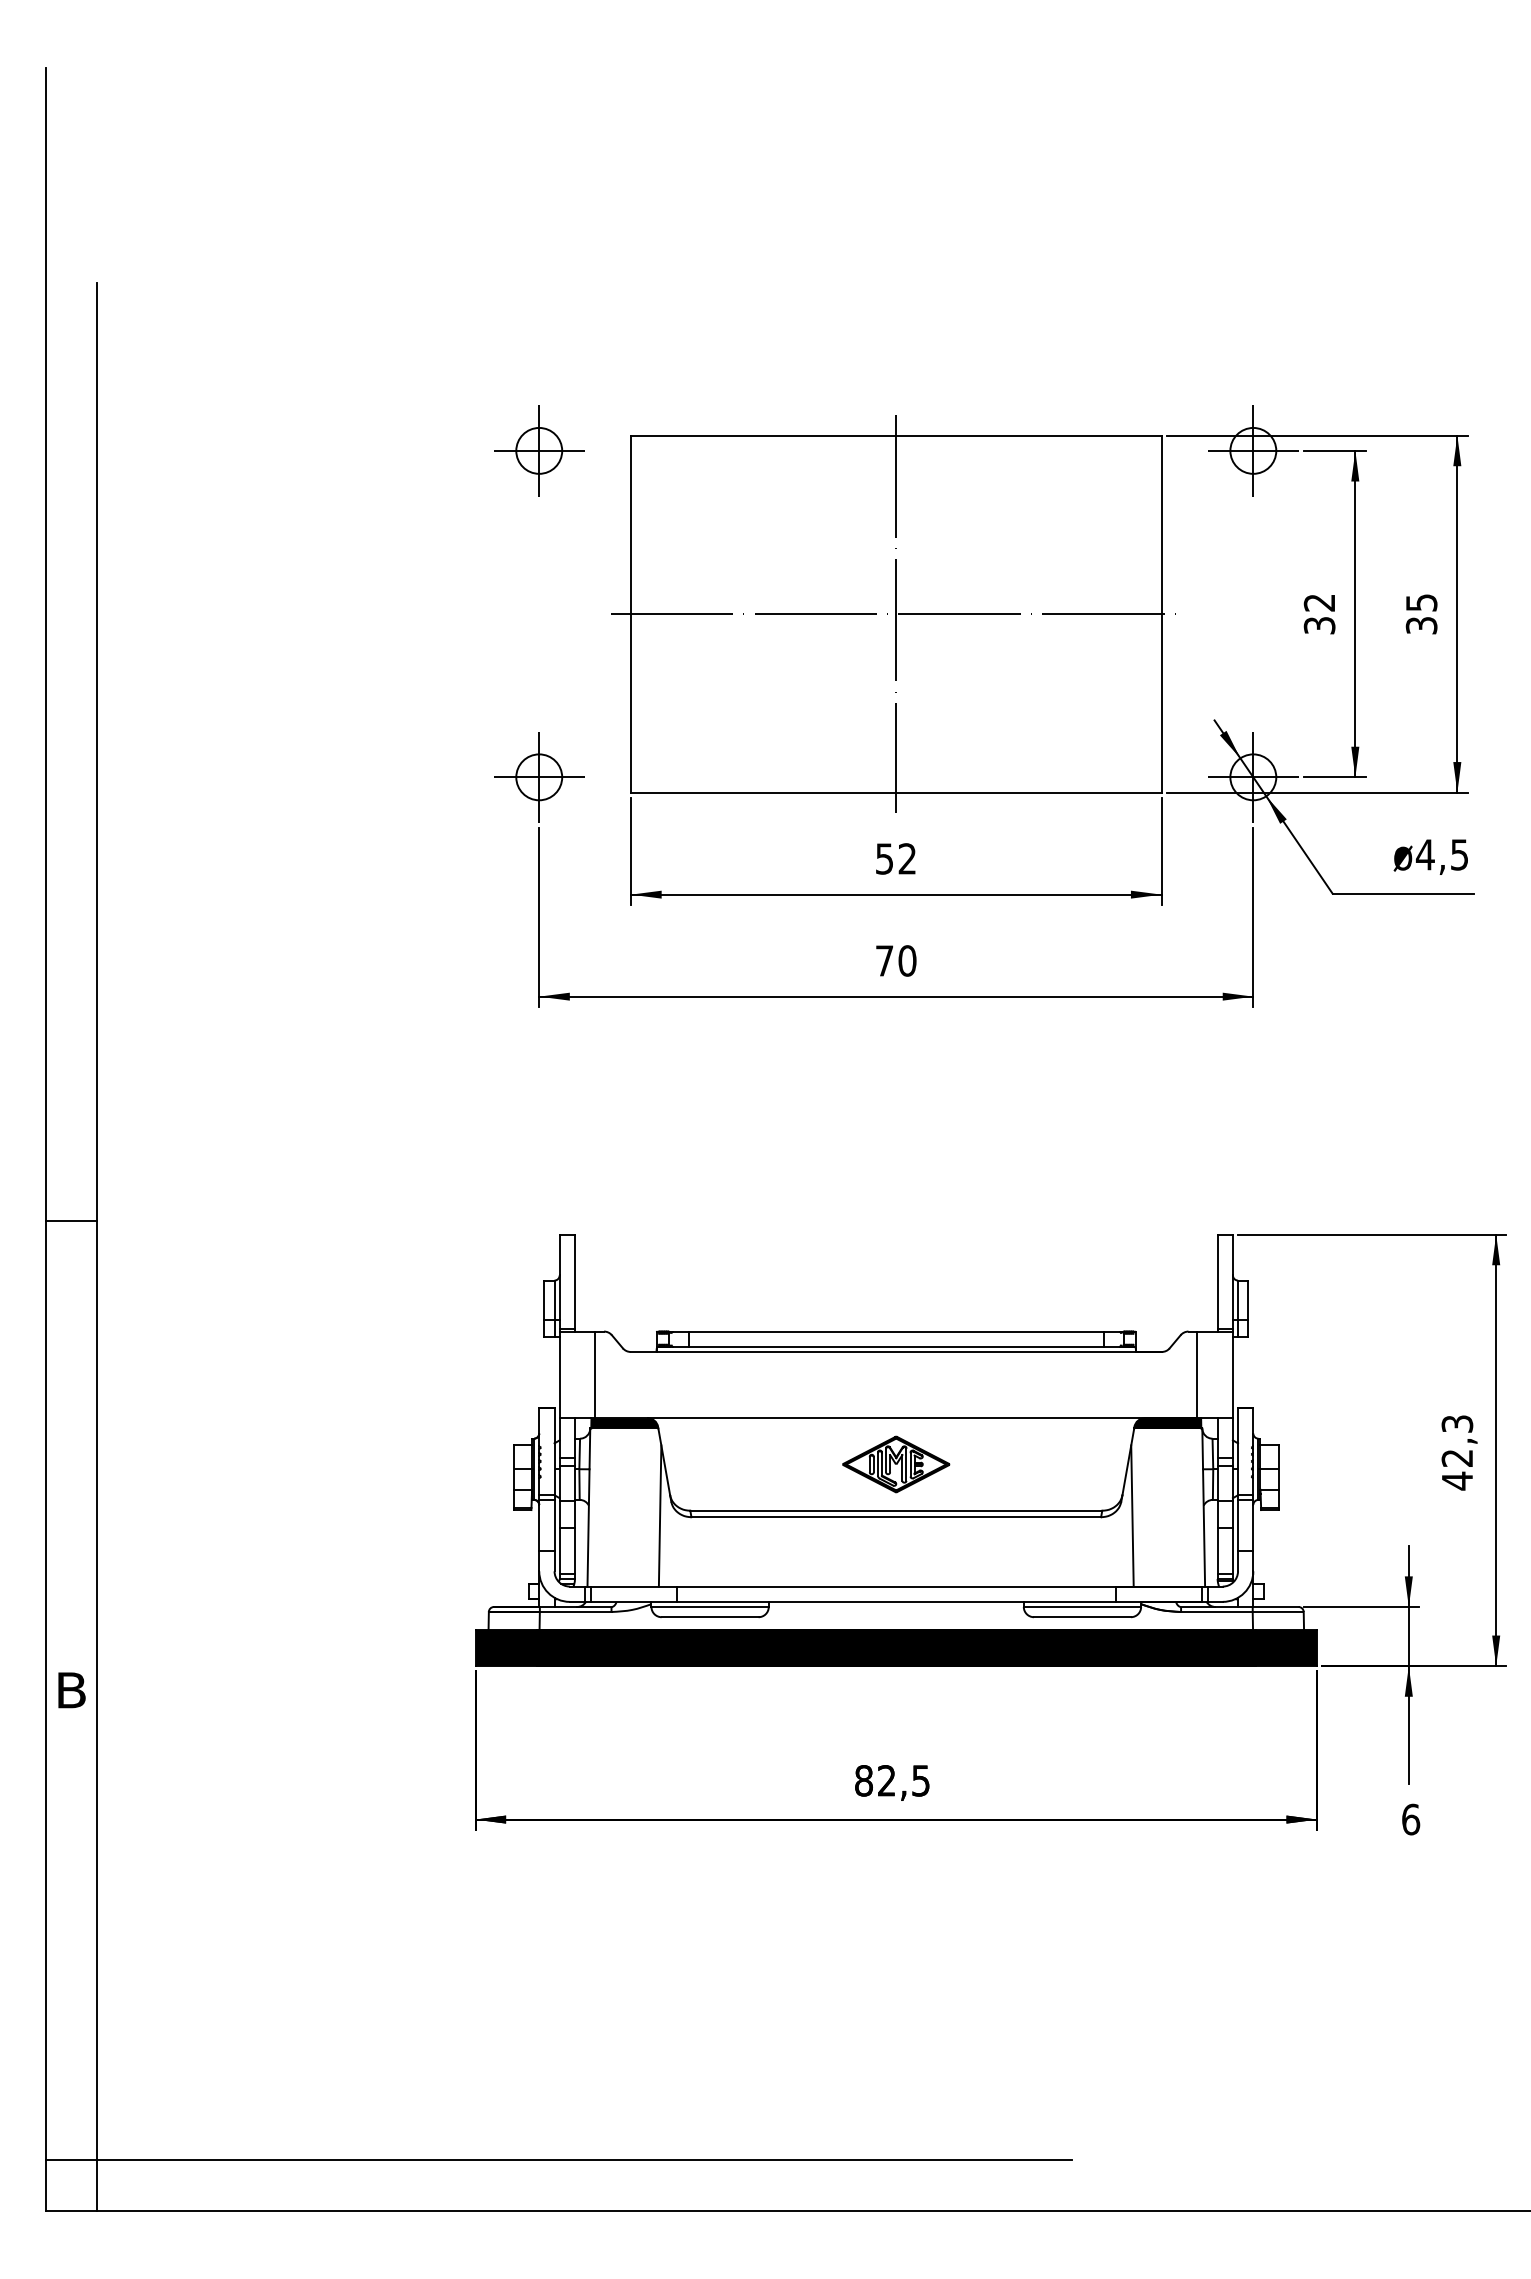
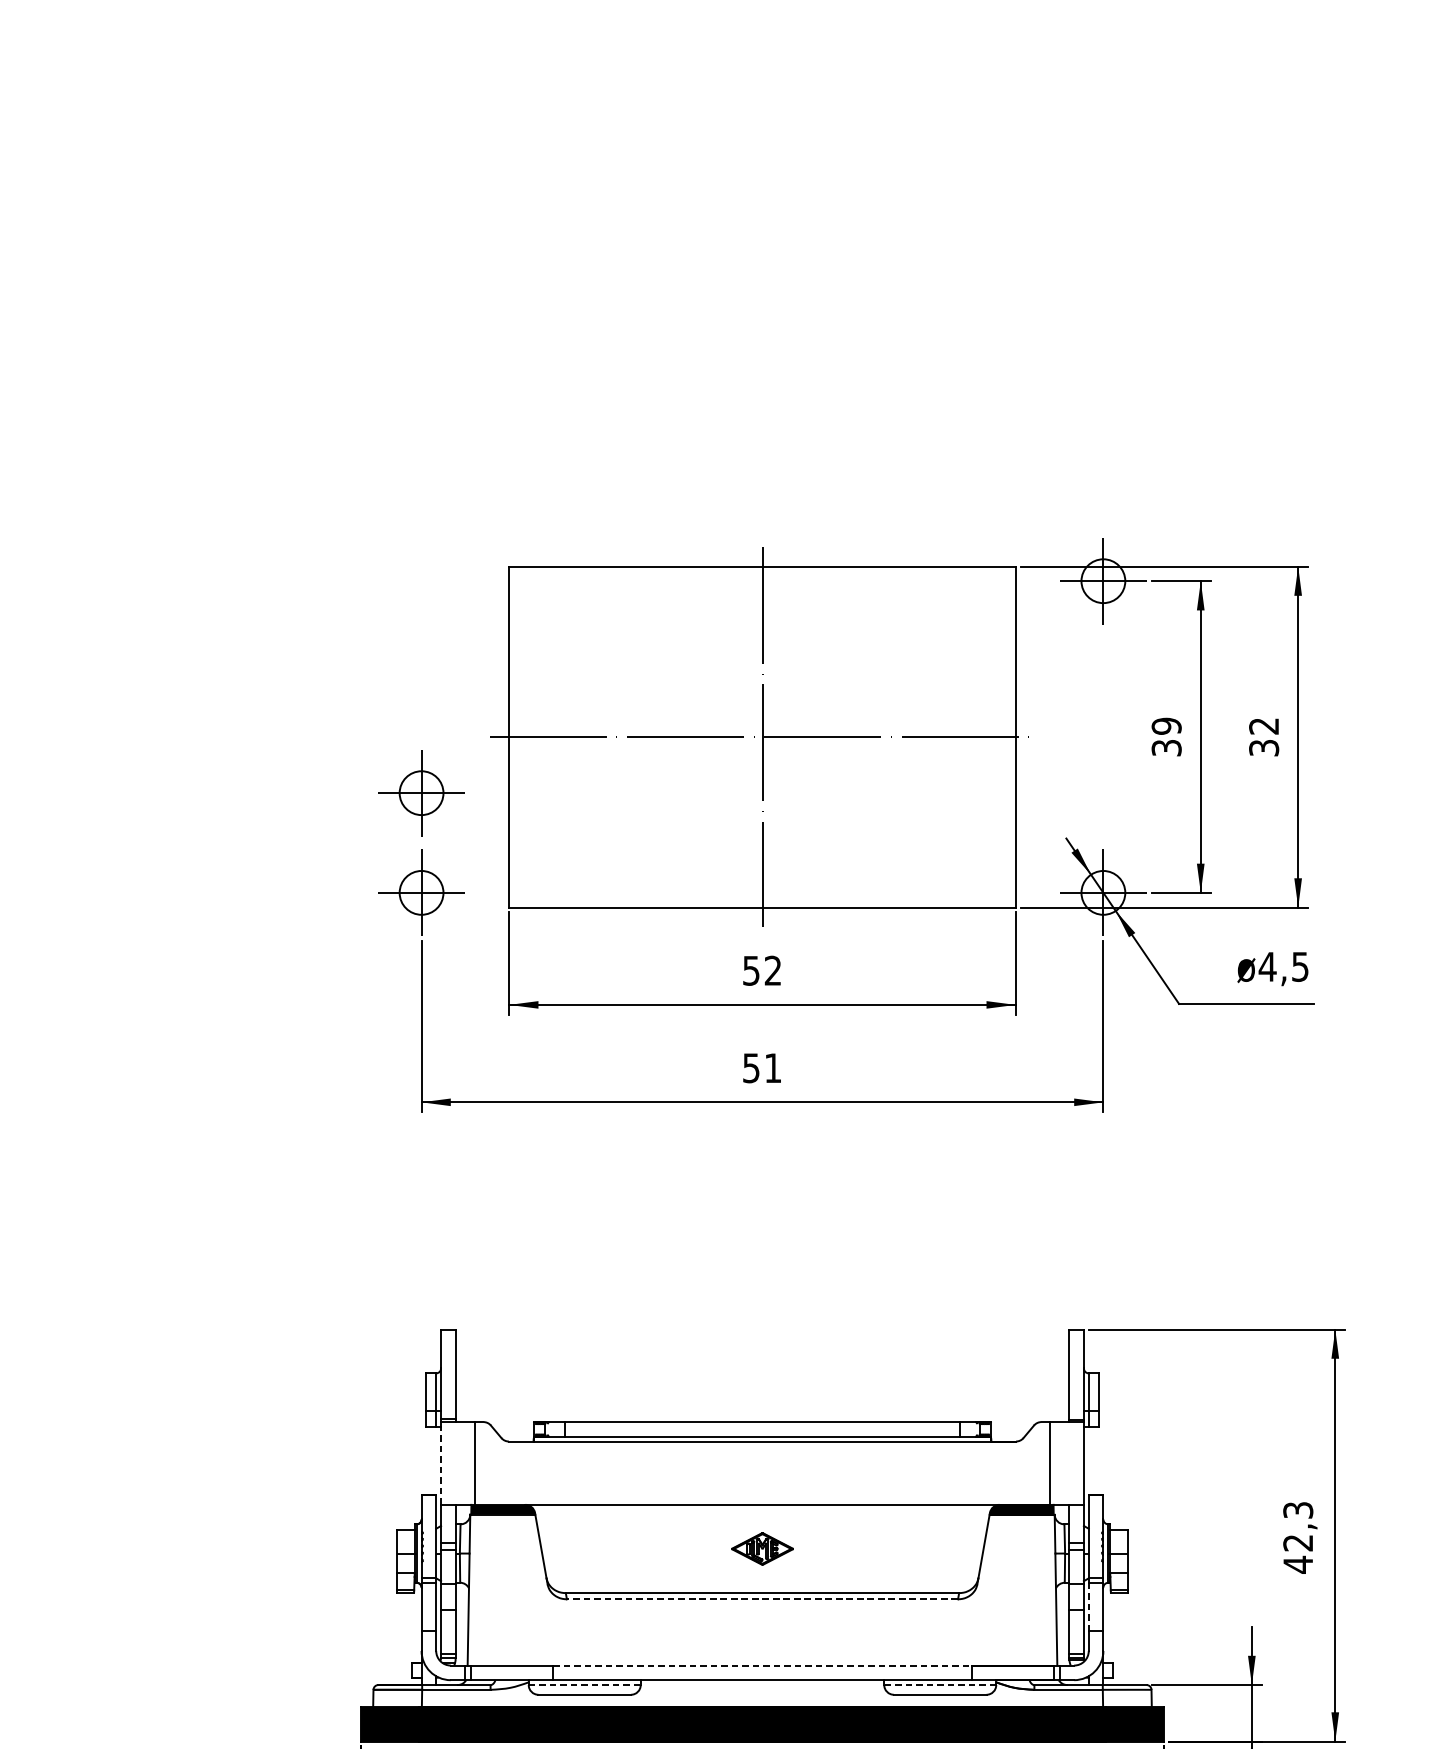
part: (539, 450) -> (421, 792), moved
text: (1319, 602) -> (1166, 725), 32 -> 39
text: (1421, 602) -> (1263, 725), 35 -> 32
text: (896, 960) -> (762, 1067), 70 -> 51
line: (559, 1377) -> (440, 1465), solid -> dashed
part: (896, 1464) -> (762, 1548), size x0.6
line: (659, 1515) -> (536, 1597), removed
line: (1132, 1515) -> (988, 1597), removed
line: (896, 1517) -> (762, 1599), solid -> dashed
line: (1238, 1525) -> (1089, 1607), solid -> dashed
line: (896, 1586) -> (762, 1665), solid -> dashed
line: (710, 1607) -> (585, 1685), solid -> dashed
line: (1082, 1607) -> (940, 1685), solid -> dashed

